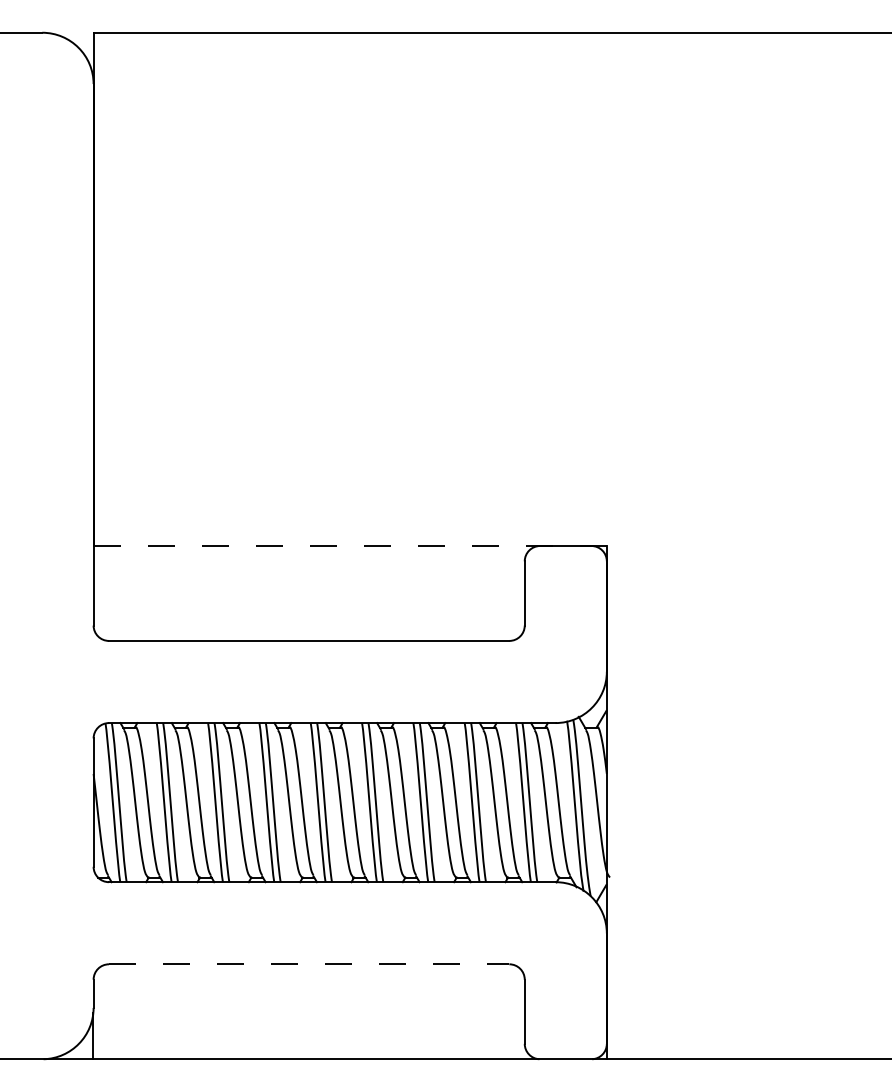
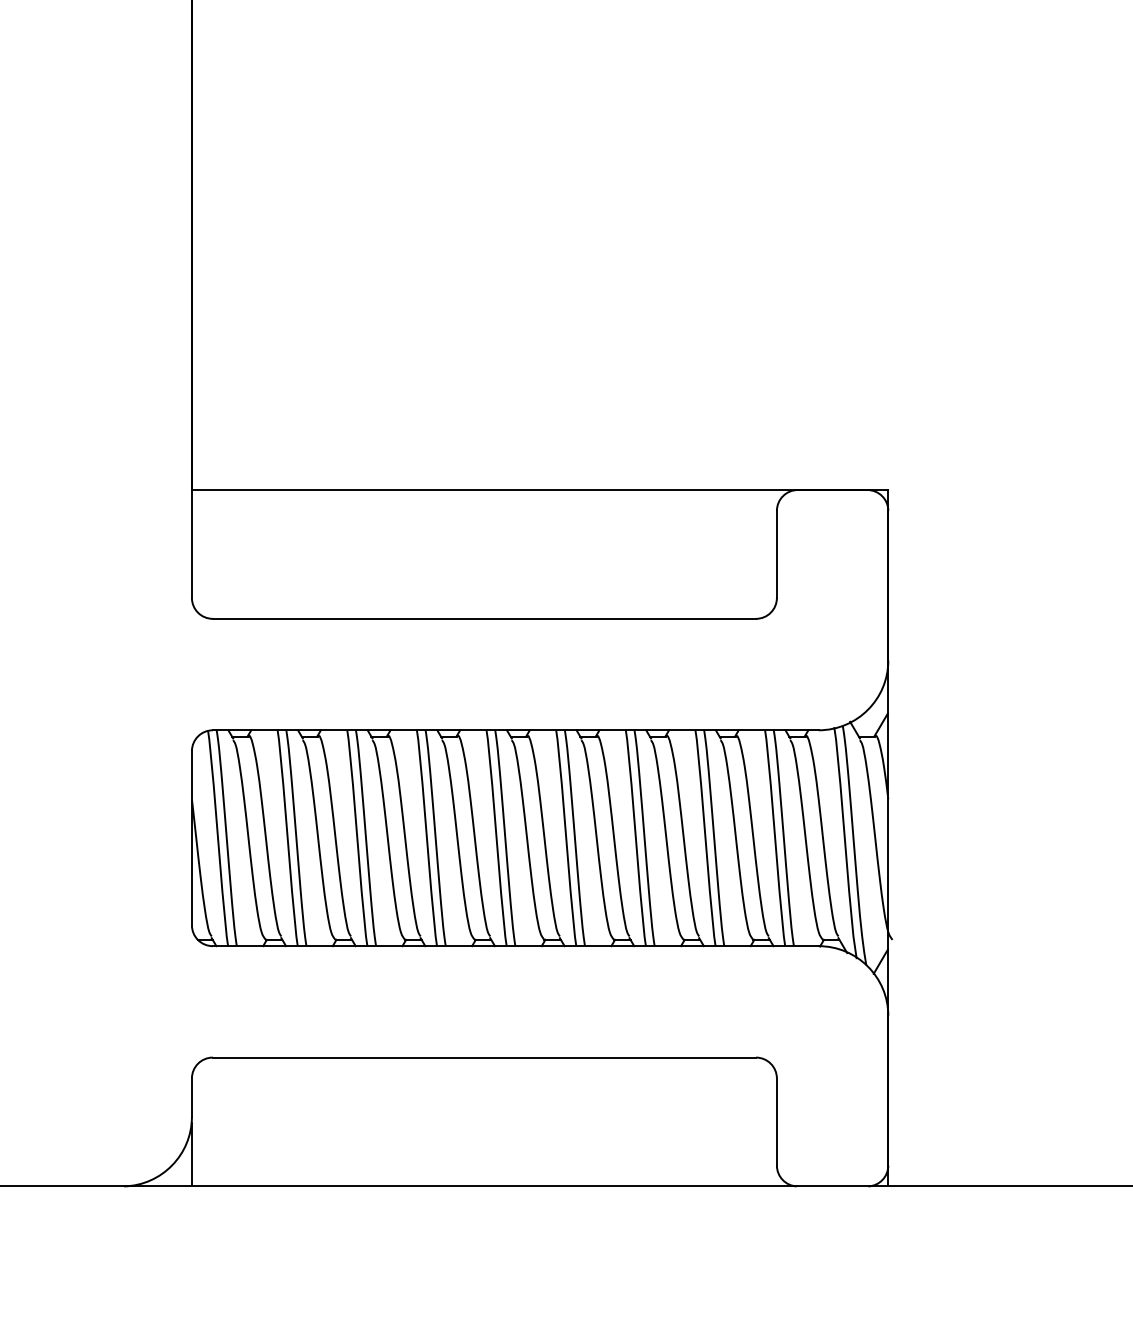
line: (350, 546) -> (540, 490), dashed -> solid
line: (309, 964) -> (484, 1057), dashed -> solid

